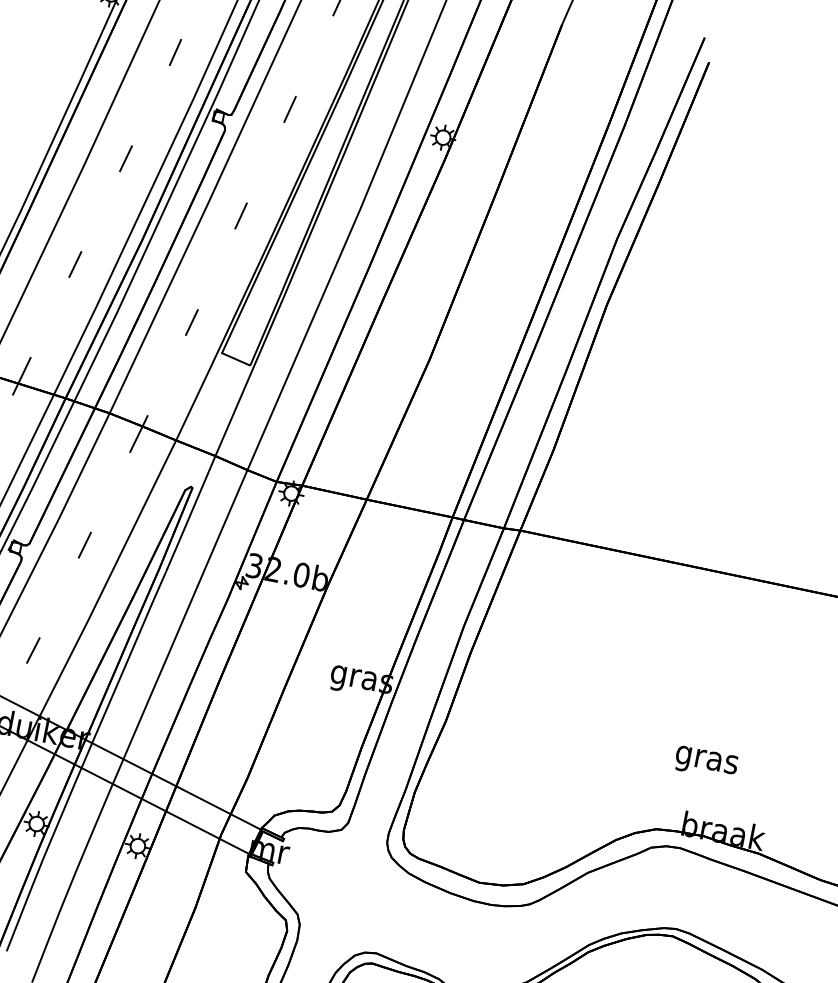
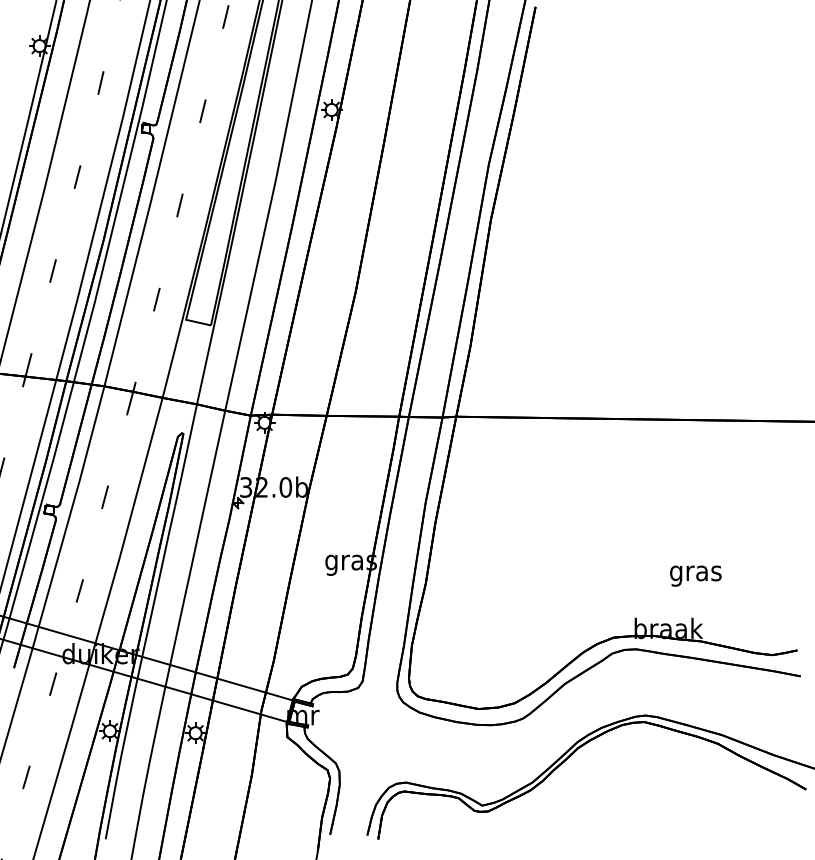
text: (706, 762) -> (695, 575), moved

